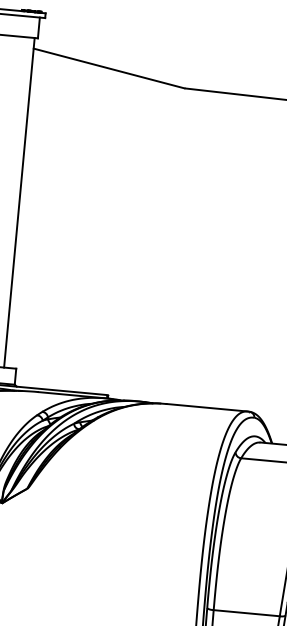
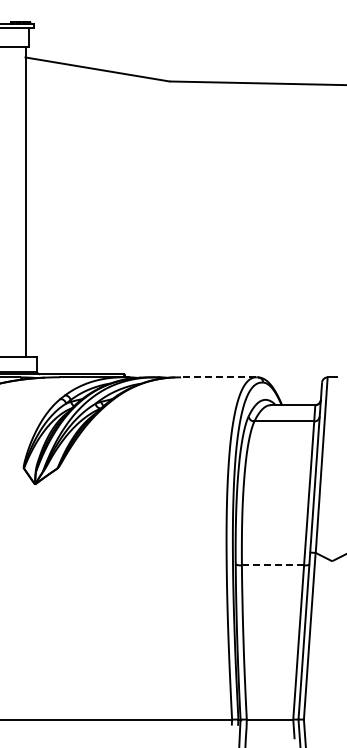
line: (206, 407) -> (217, 377), solid -> dashed
line: (246, 613) -> (272, 565), solid -> dashed

